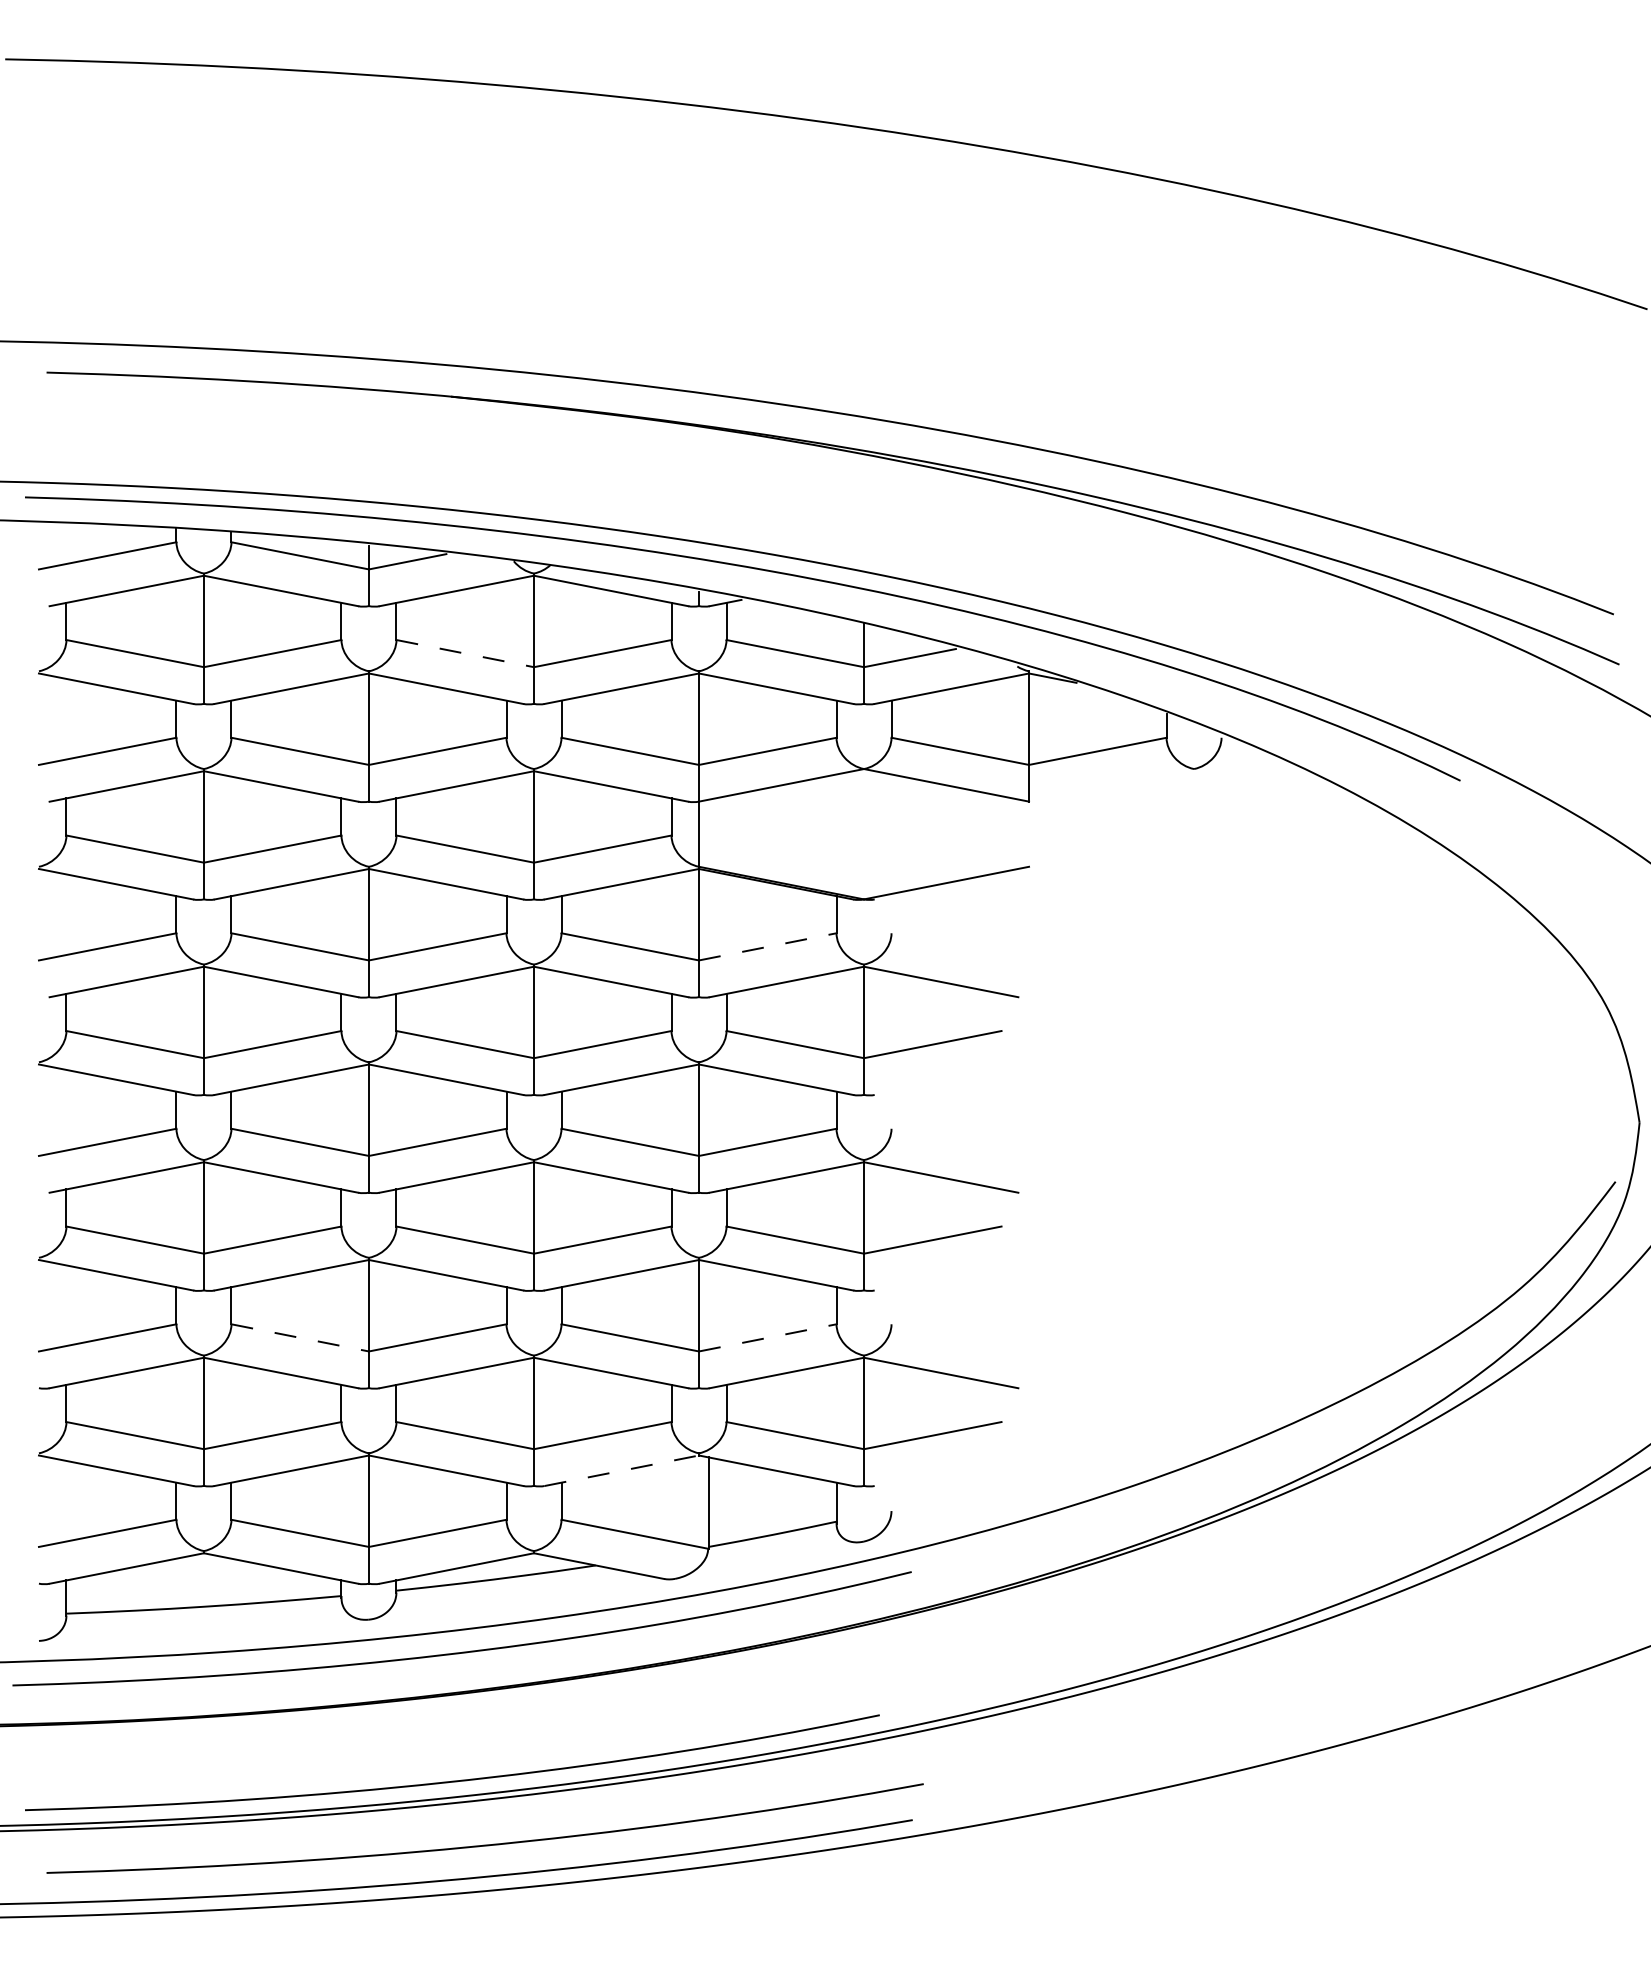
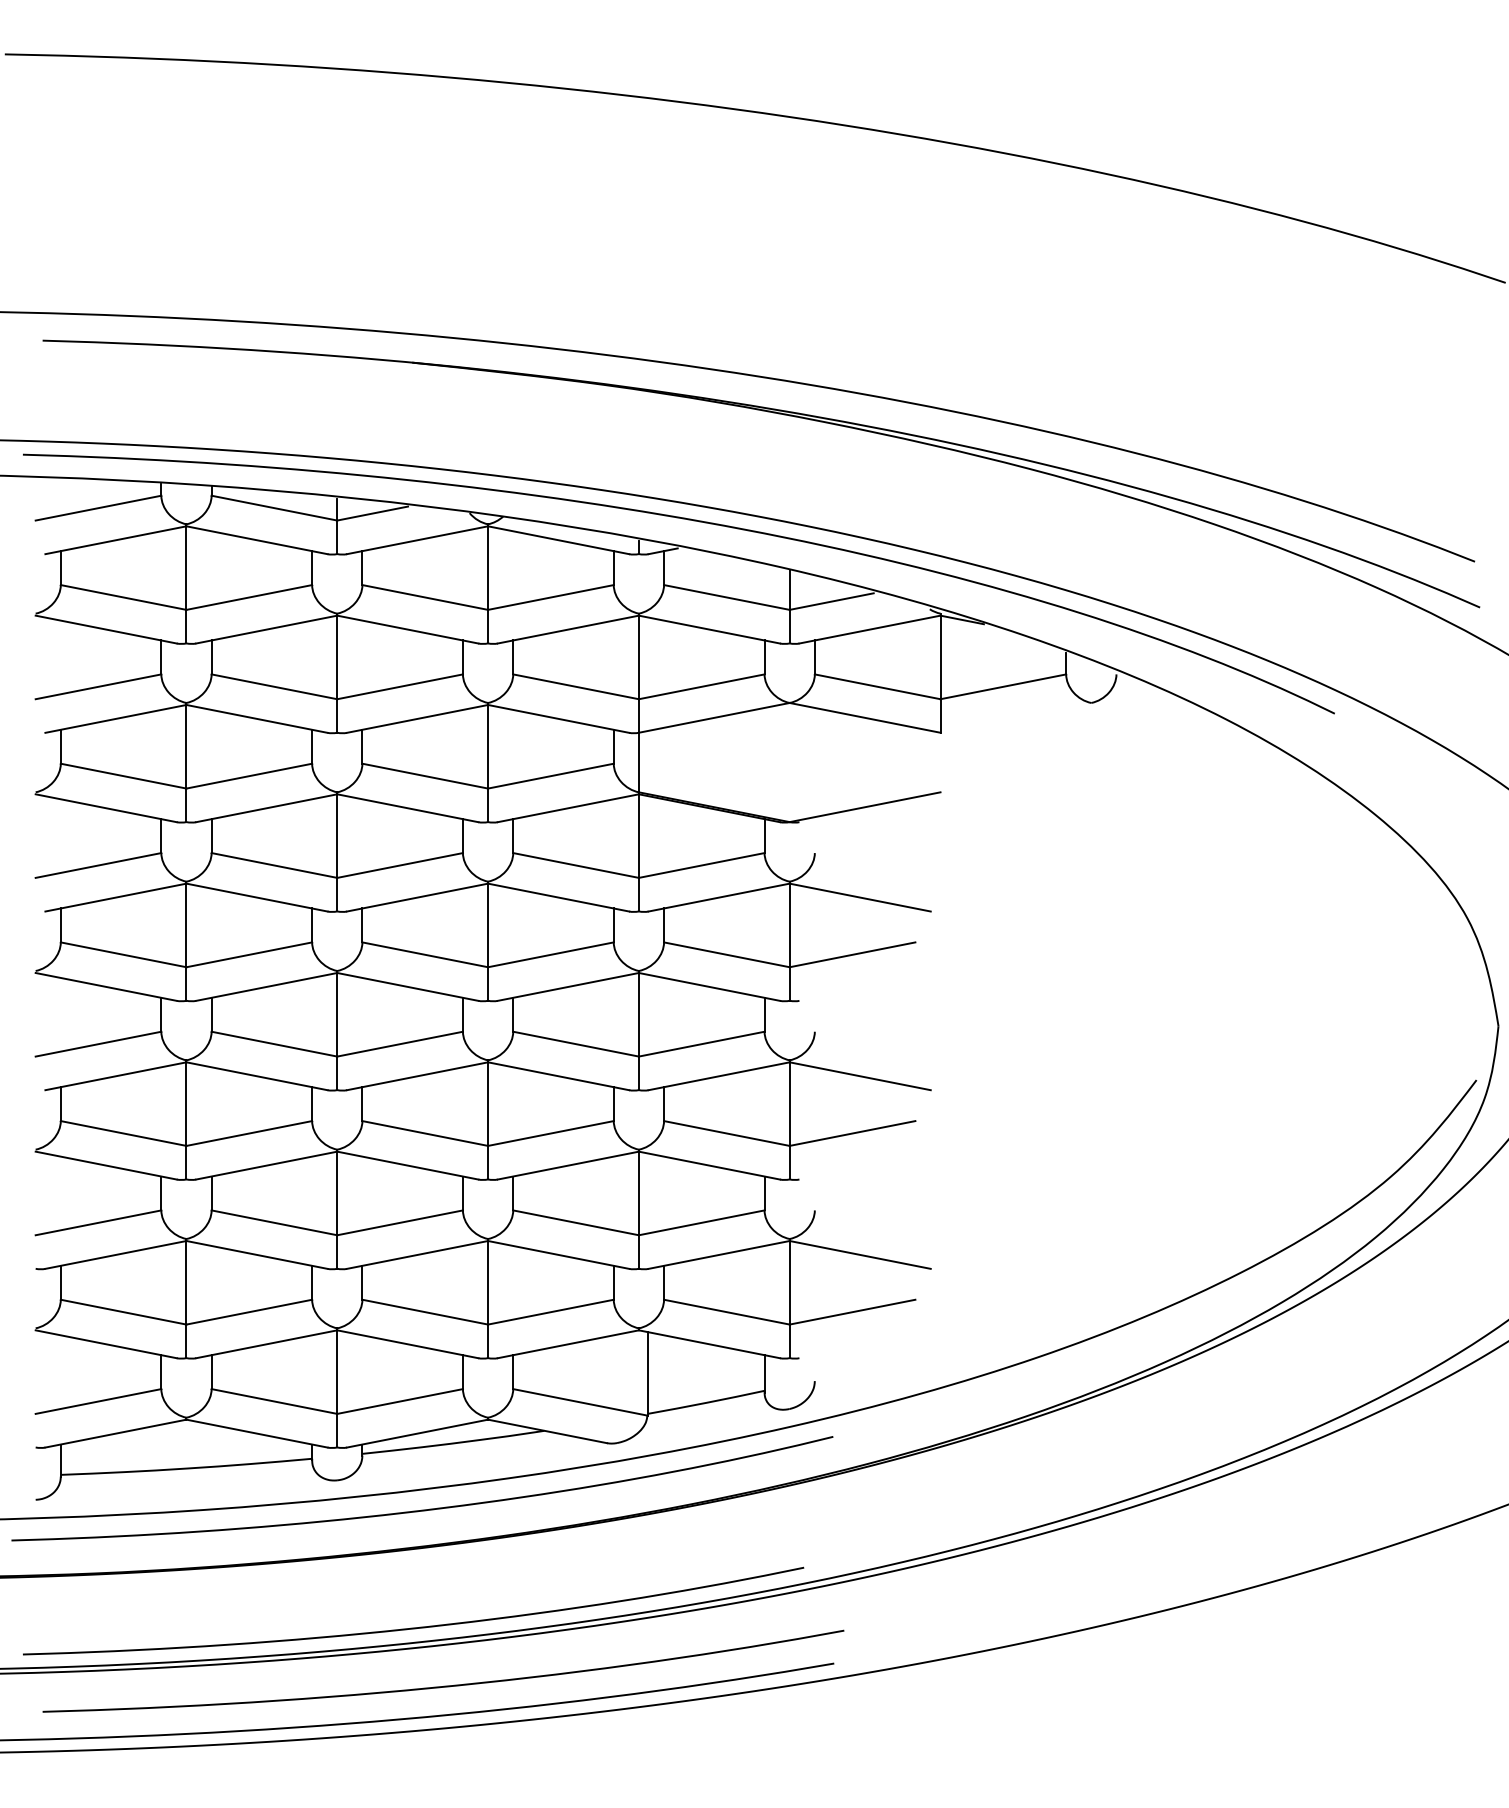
line: (465, 653) -> (425, 597), dashed -> solid
line: (768, 946) -> (702, 865), dashed -> solid
line: (300, 1337) -> (274, 1222), dashed -> solid
line: (768, 1337) -> (702, 1222), dashed -> solid
line: (621, 1470) -> (568, 1344), dashed -> solid

